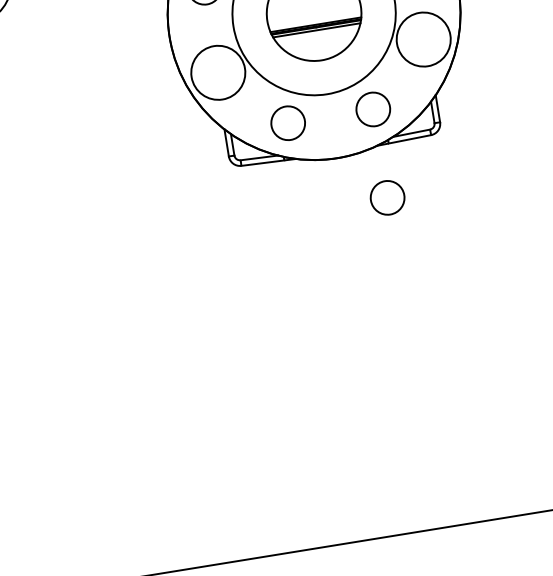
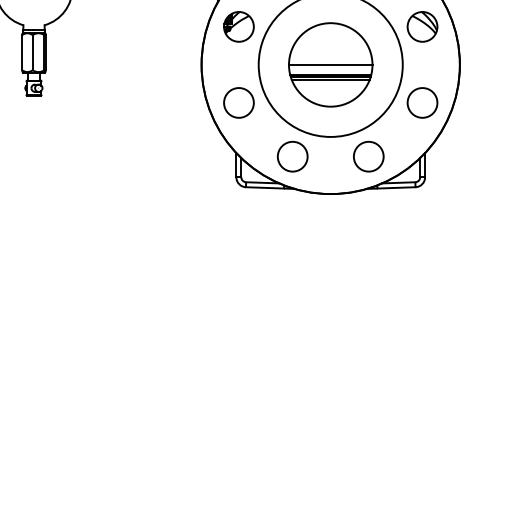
line: (313, 13) -> (330, 64), added
circle: (423, 39) -> (422, 102), size x0.62
circle: (217, 72) -> (238, 102), size x0.62
circle: (387, 197) -> (368, 235), removed

